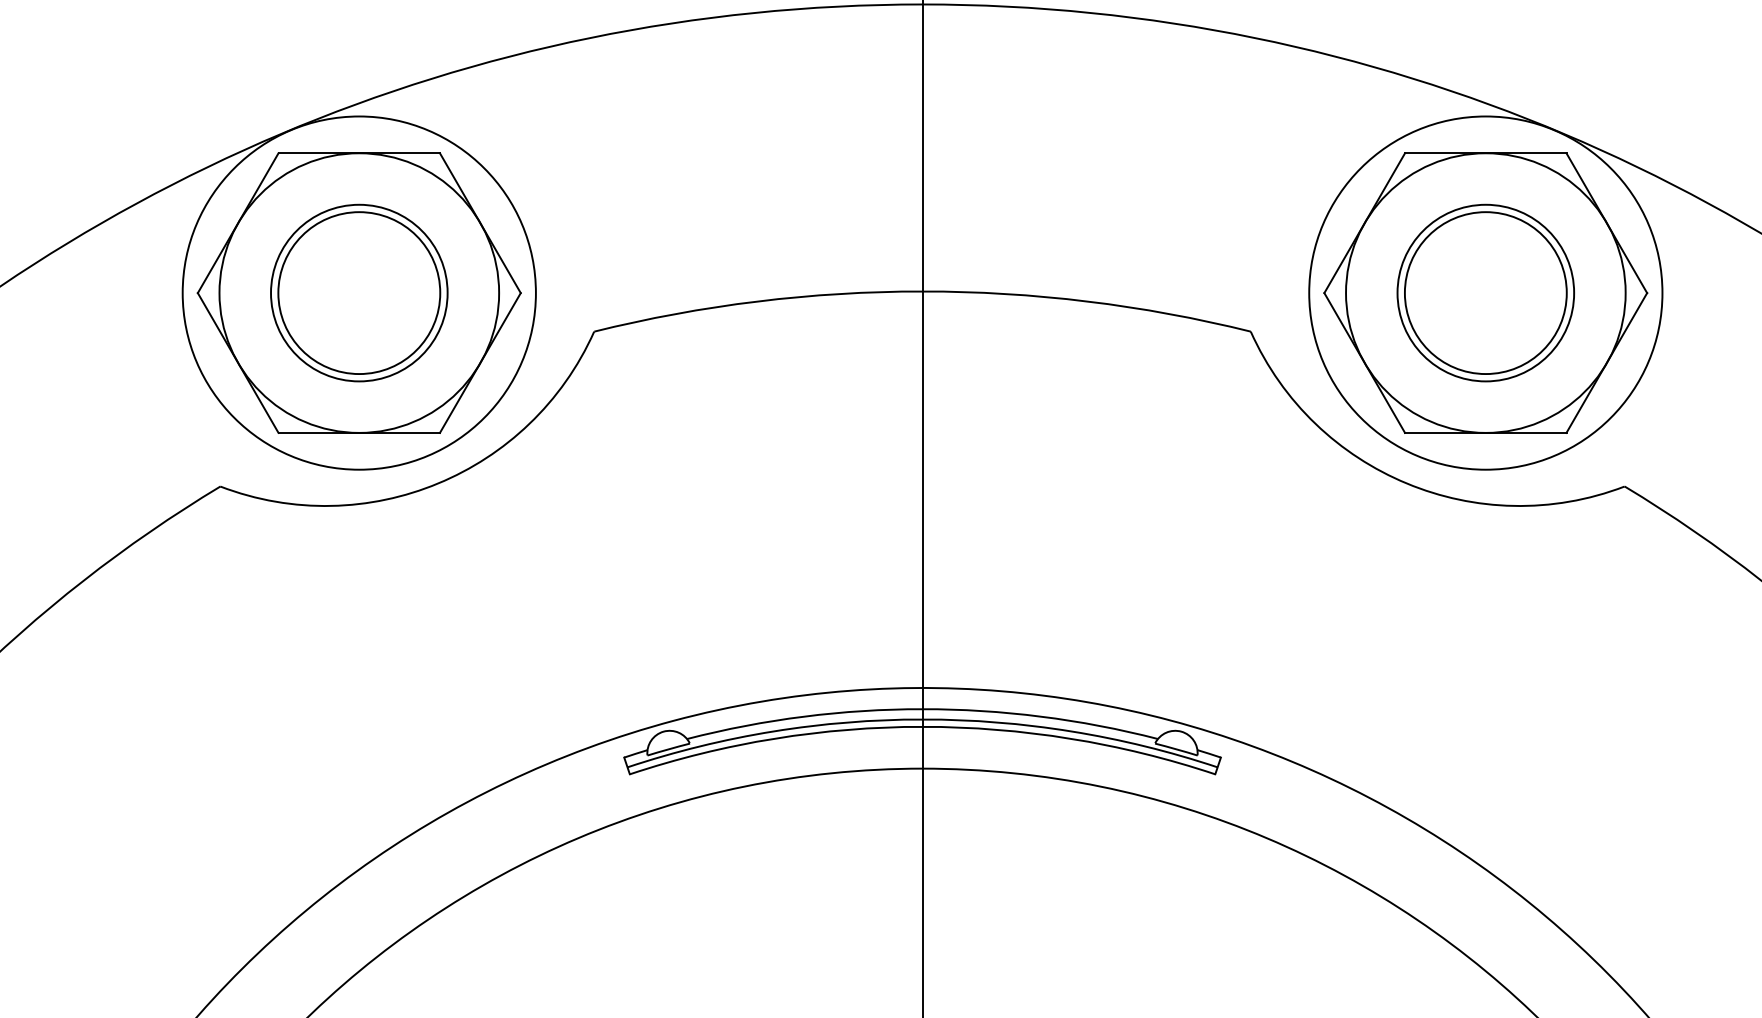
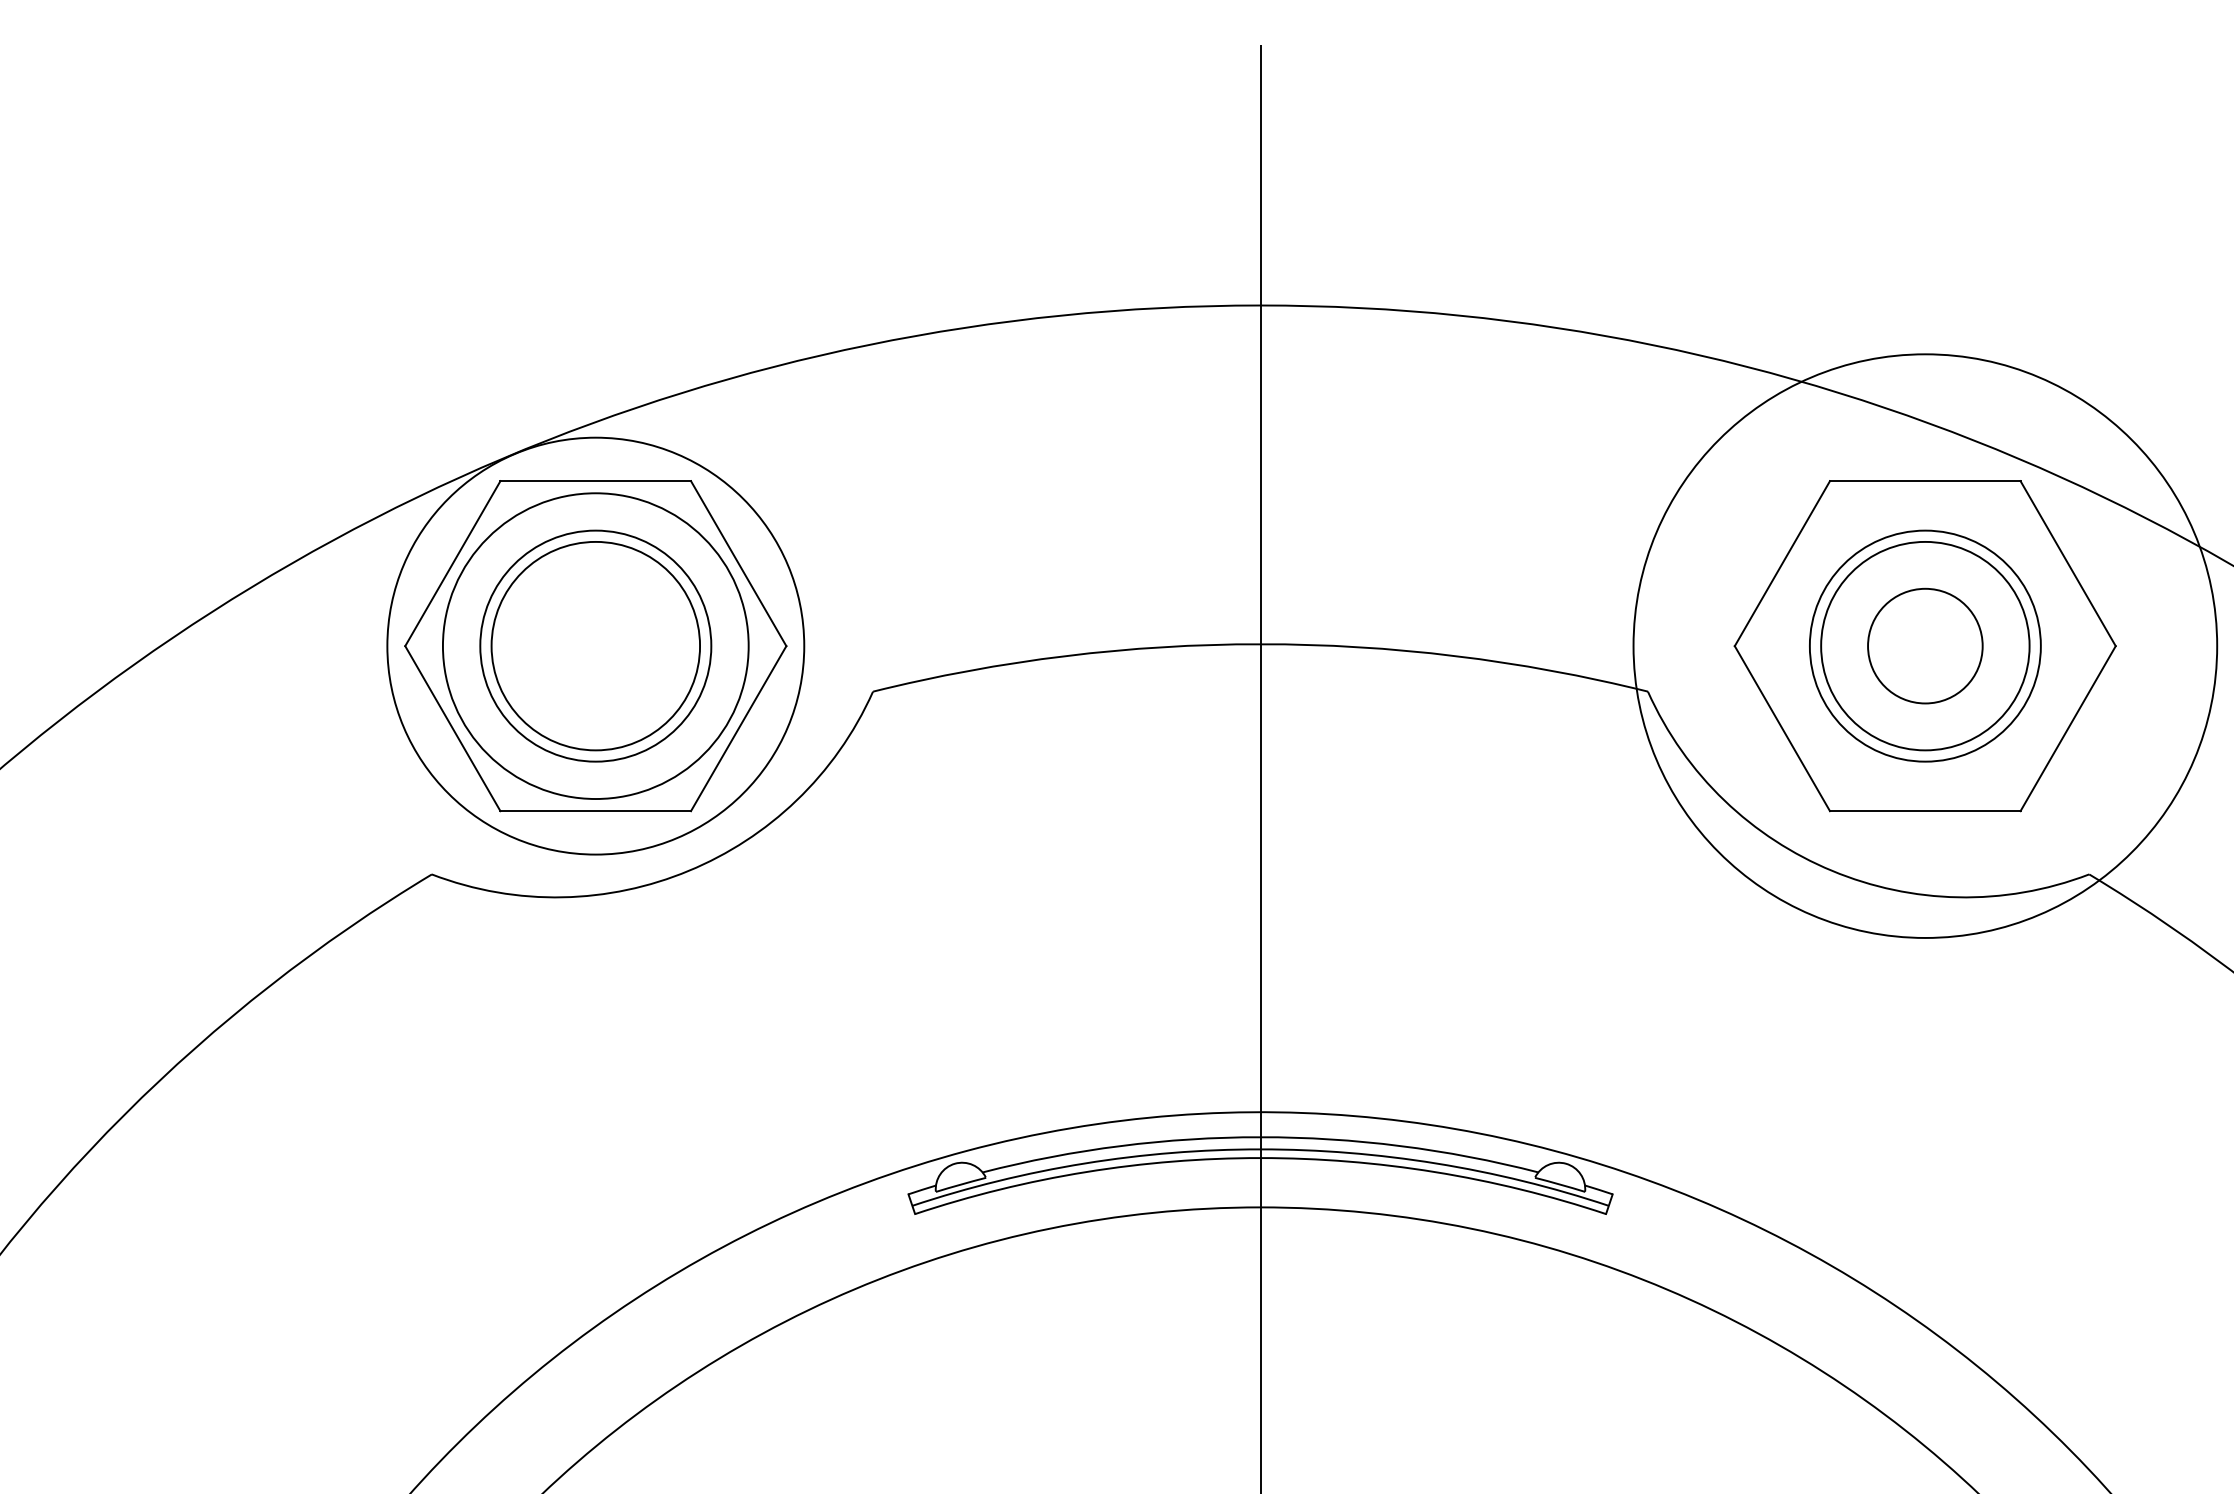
circle: (359, 292) -> (595, 645), size x1.6
circle: (1485, 292) -> (1924, 645), size x0.6
circle: (1485, 292) -> (1924, 645), size x1.4
circle: (359, 293) -> (595, 646), size x0.7
circle: (1485, 293) -> (1925, 646), size x0.7

